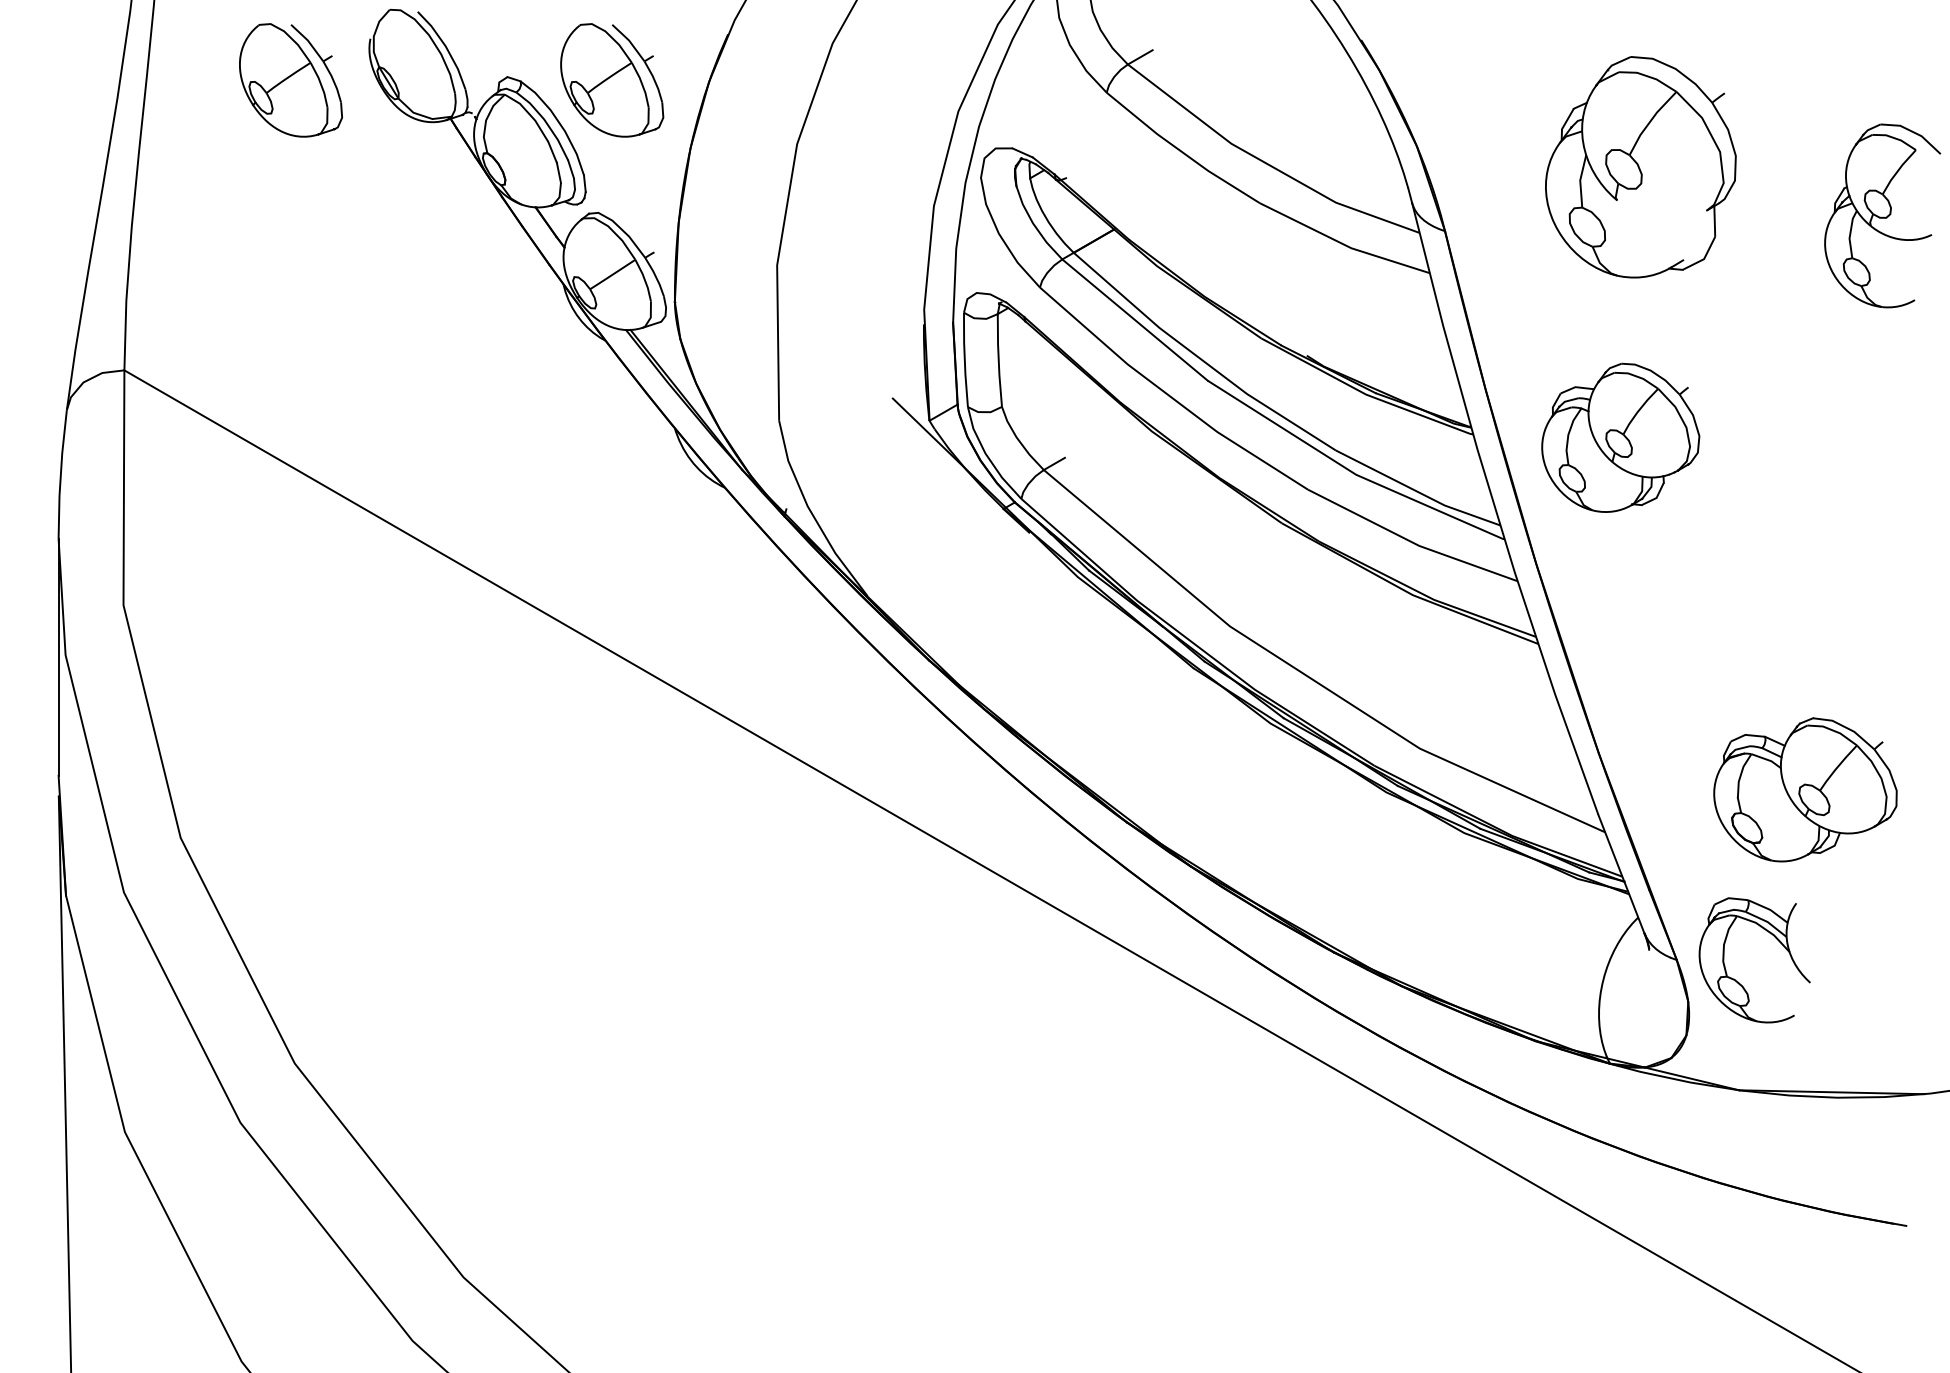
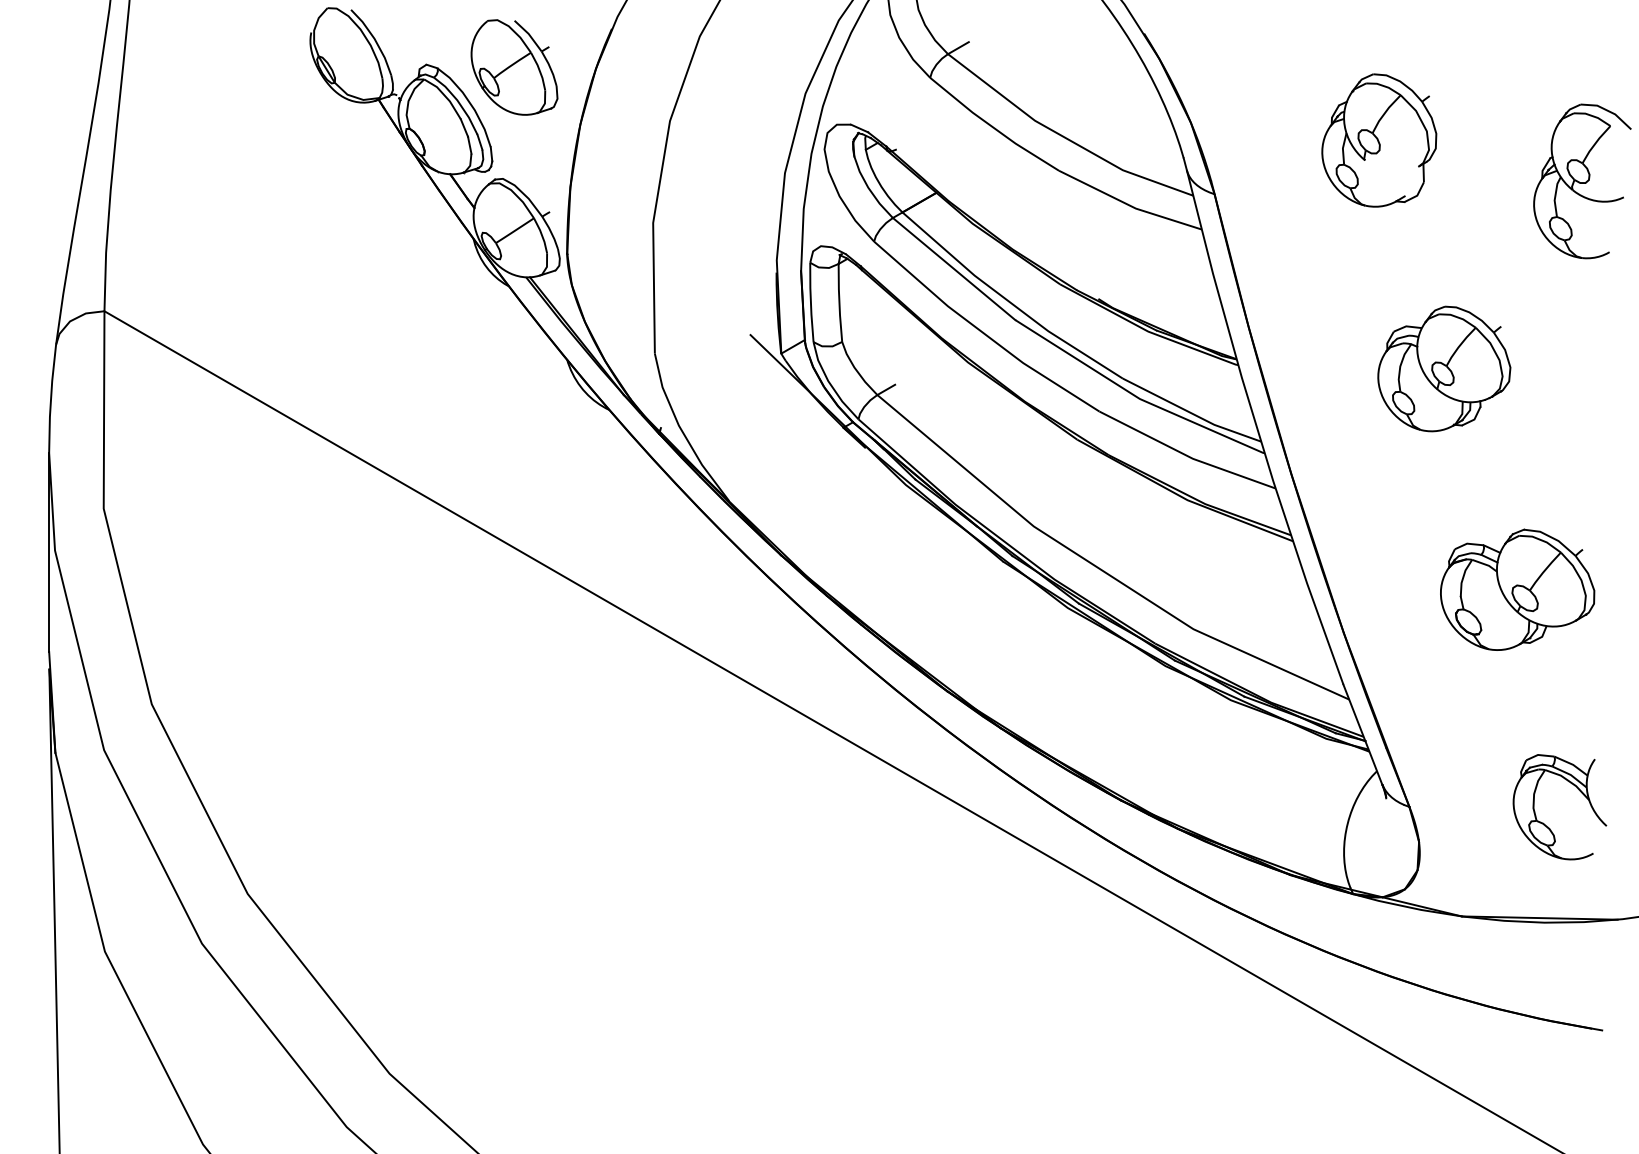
part: (290, 80) -> (244, 67), removed
part: (1641, 167) -> (1379, 140), size x0.71
part: (1620, 437) -> (1444, 368), moved
part: (1805, 789) -> (1517, 589), moved
part: (1735, 978) -> (1543, 822), moved

